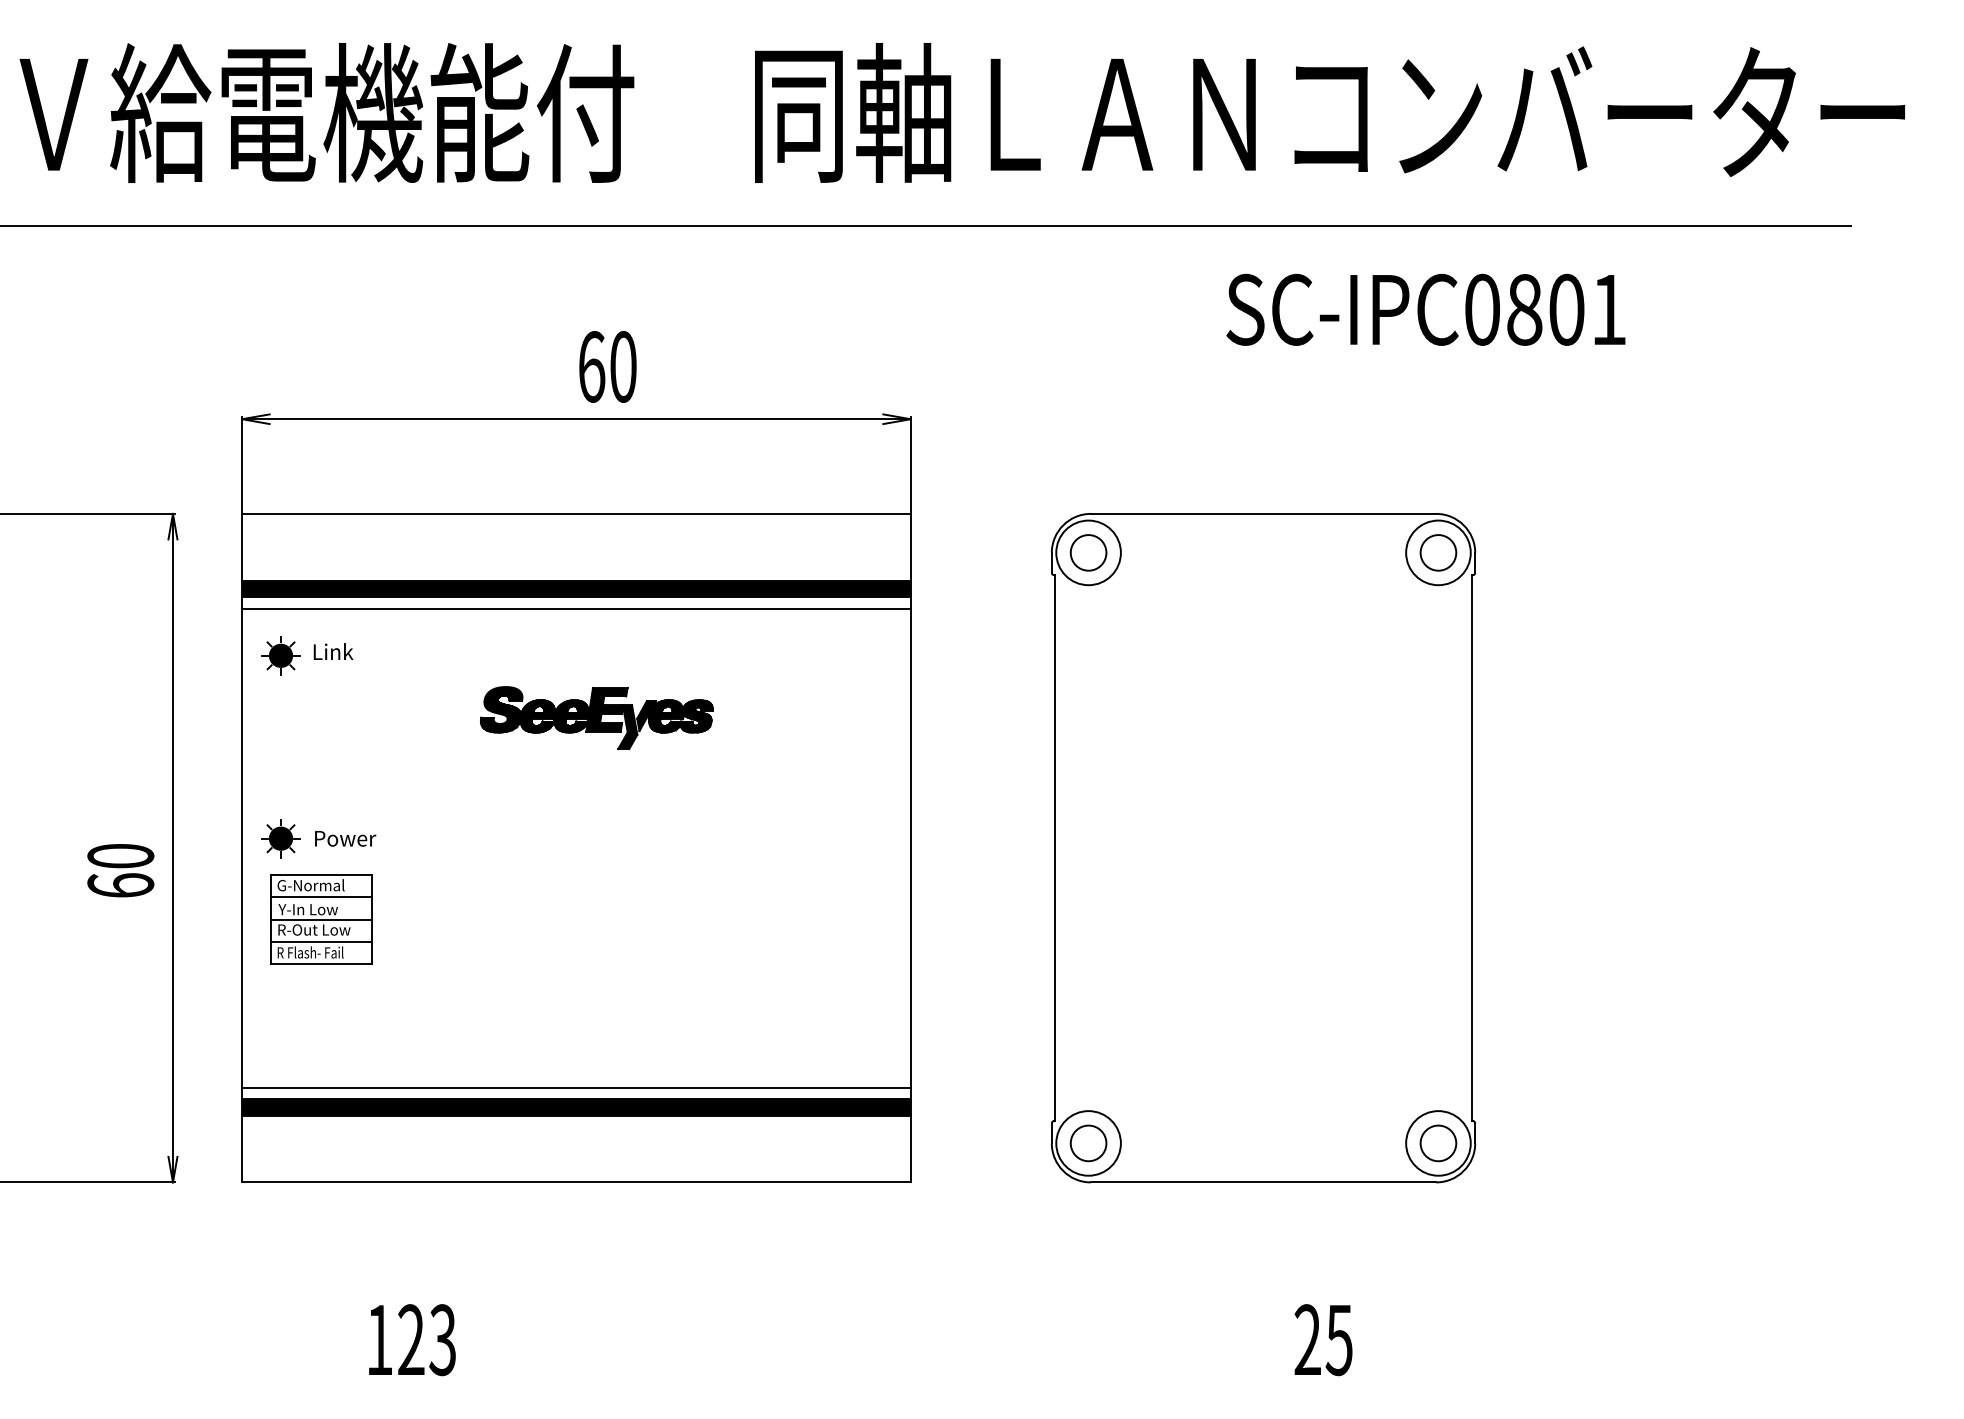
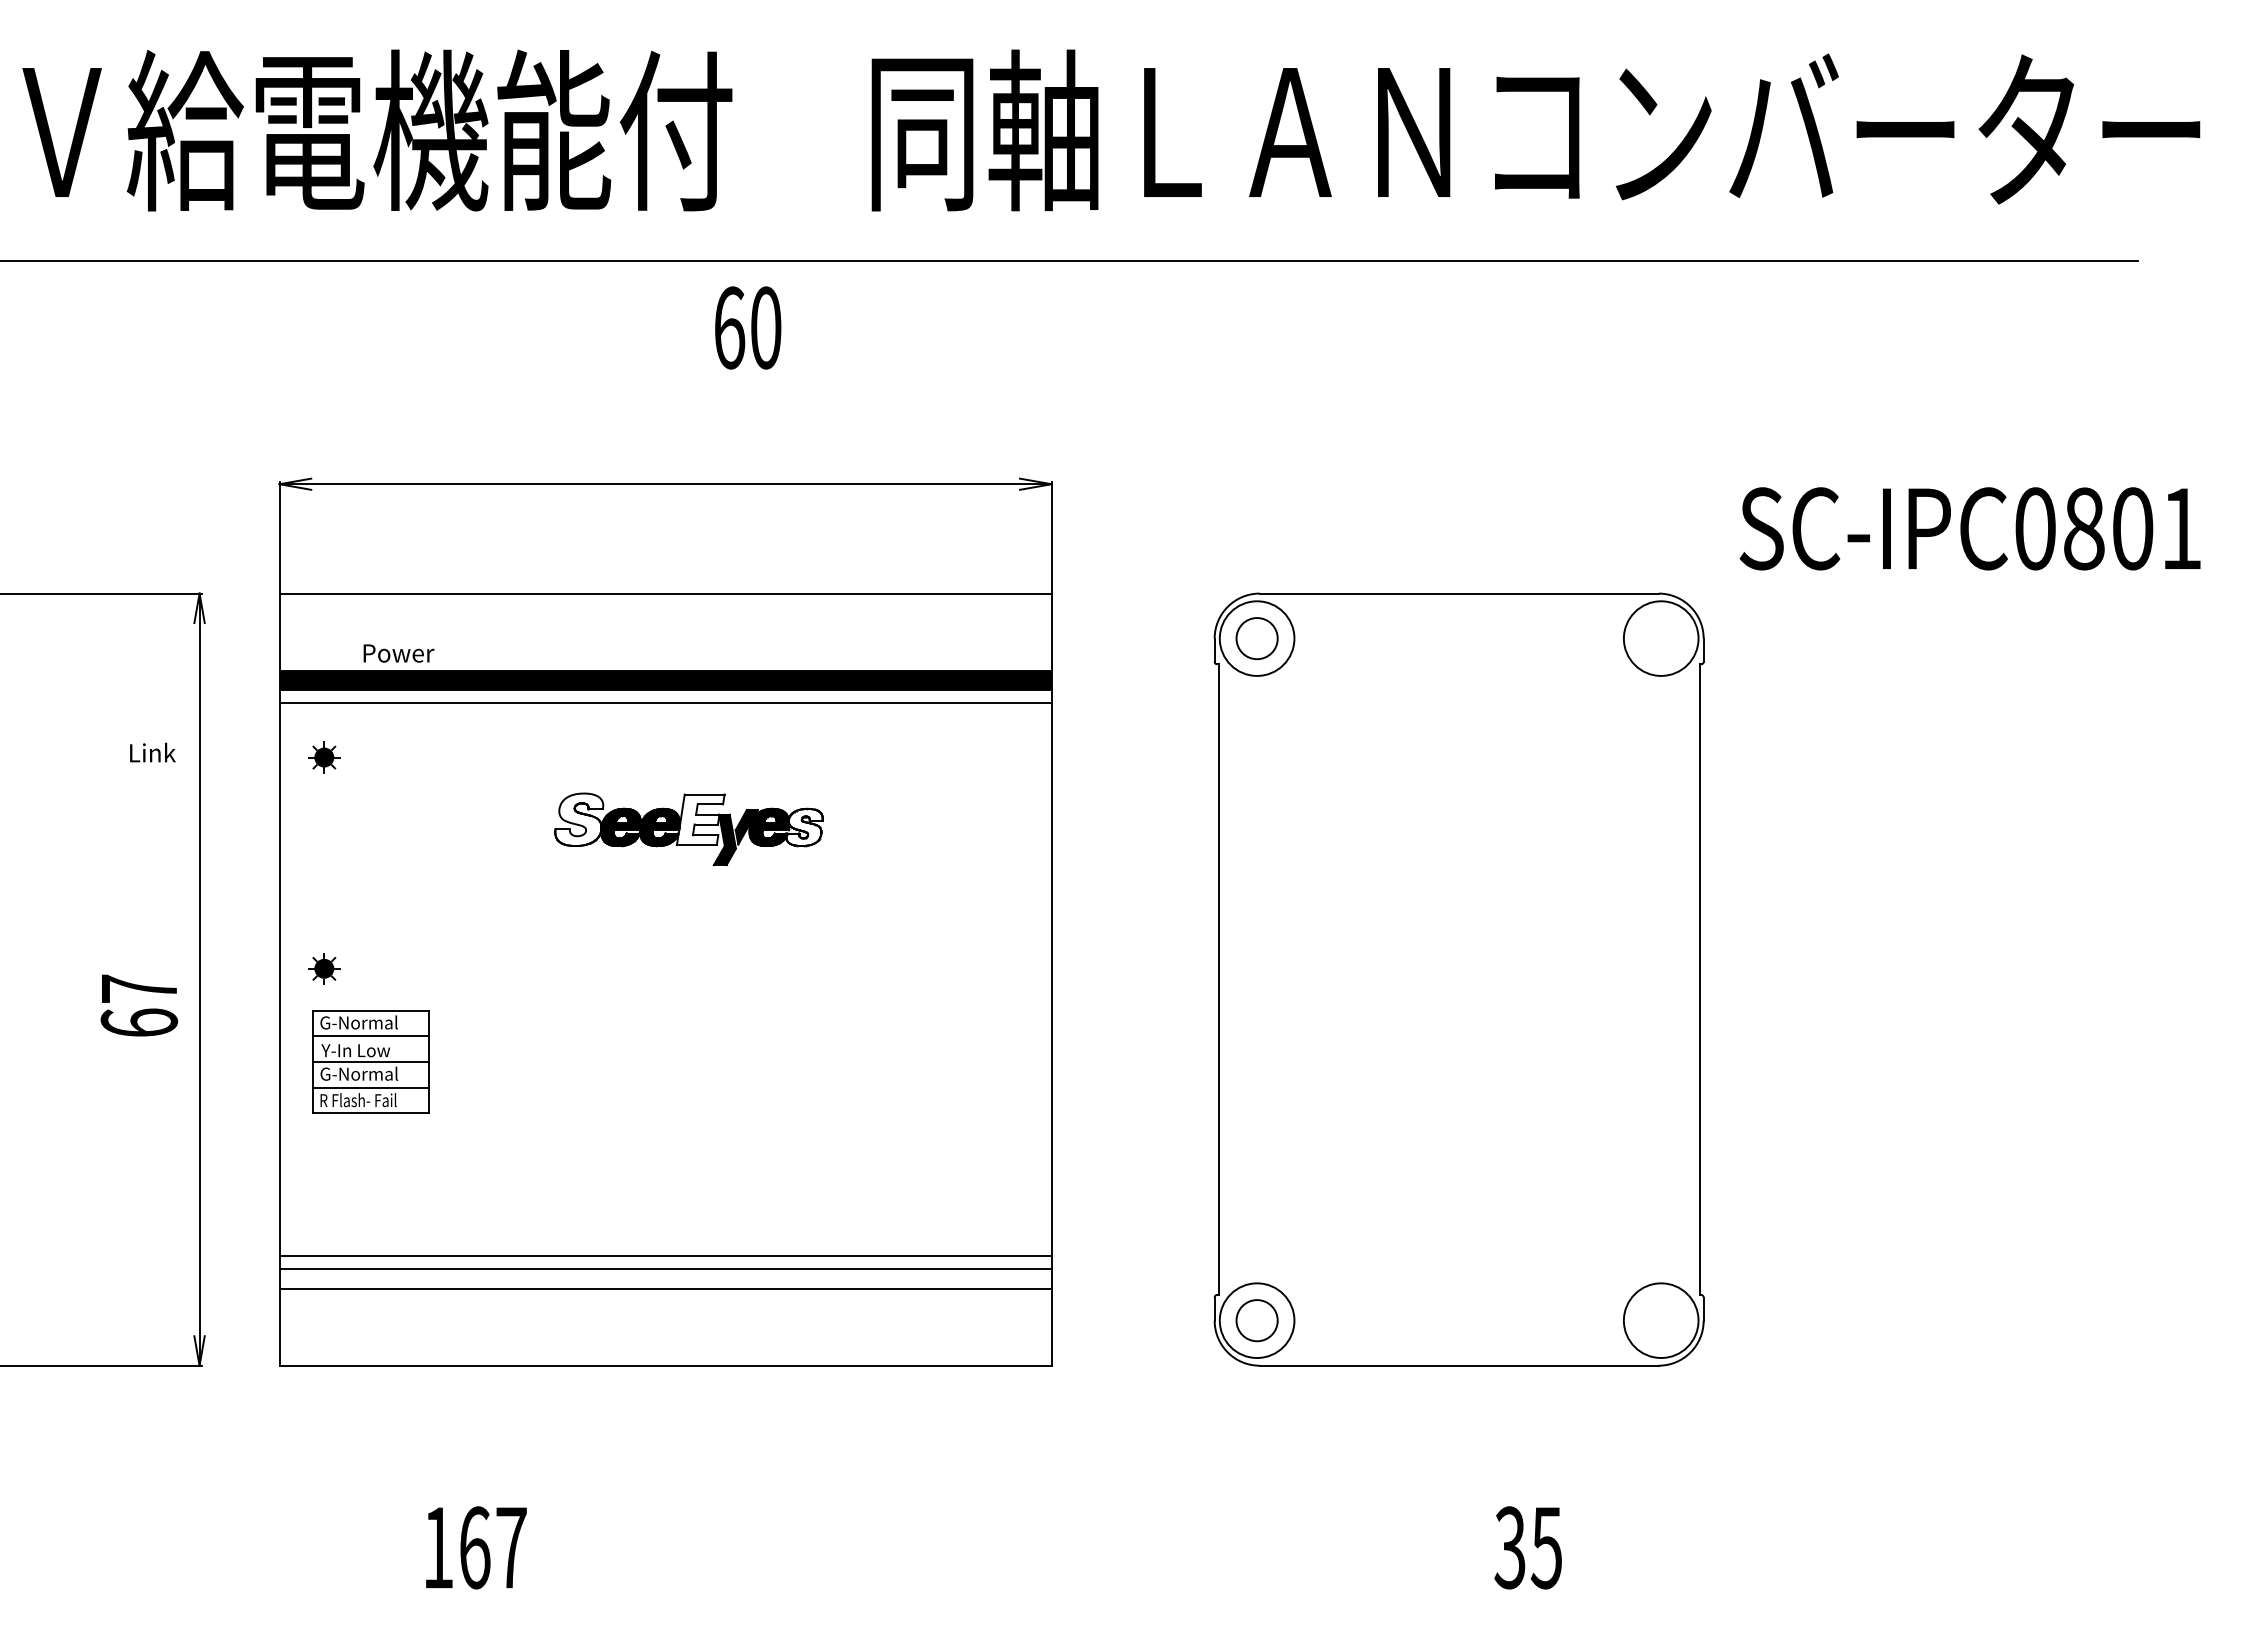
text: (1425, 309) -> (1969, 528), moved
text: (607, 366) -> (747, 327), moved
circle: (1438, 552) -> (1661, 638), removed
text: (333, 651) -> (152, 752), moved
part: (280, 655) -> (323, 757), size x0.7
fill: (501, 709) -> (579, 819), removed
fill: (606, 709) -> (700, 819), removed
fill: (696, 716) -> (804, 827), removed
part: (280, 838) -> (323, 968), size x0.7
text: (345, 838) -> (398, 653), moved
text: (120, 856) -> (138, 989), 60 -> 67
text: (313, 929) -> (361, 1073), R-Out Low -> G-Normal
fill: (576, 1106) -> (665, 1278), removed
circle: (1438, 1143) -> (1661, 1320), removed
text: (427, 1340) -> (493, 1548), 123 -> 167
text: (1307, 1340) -> (1509, 1548), 25 -> 35

